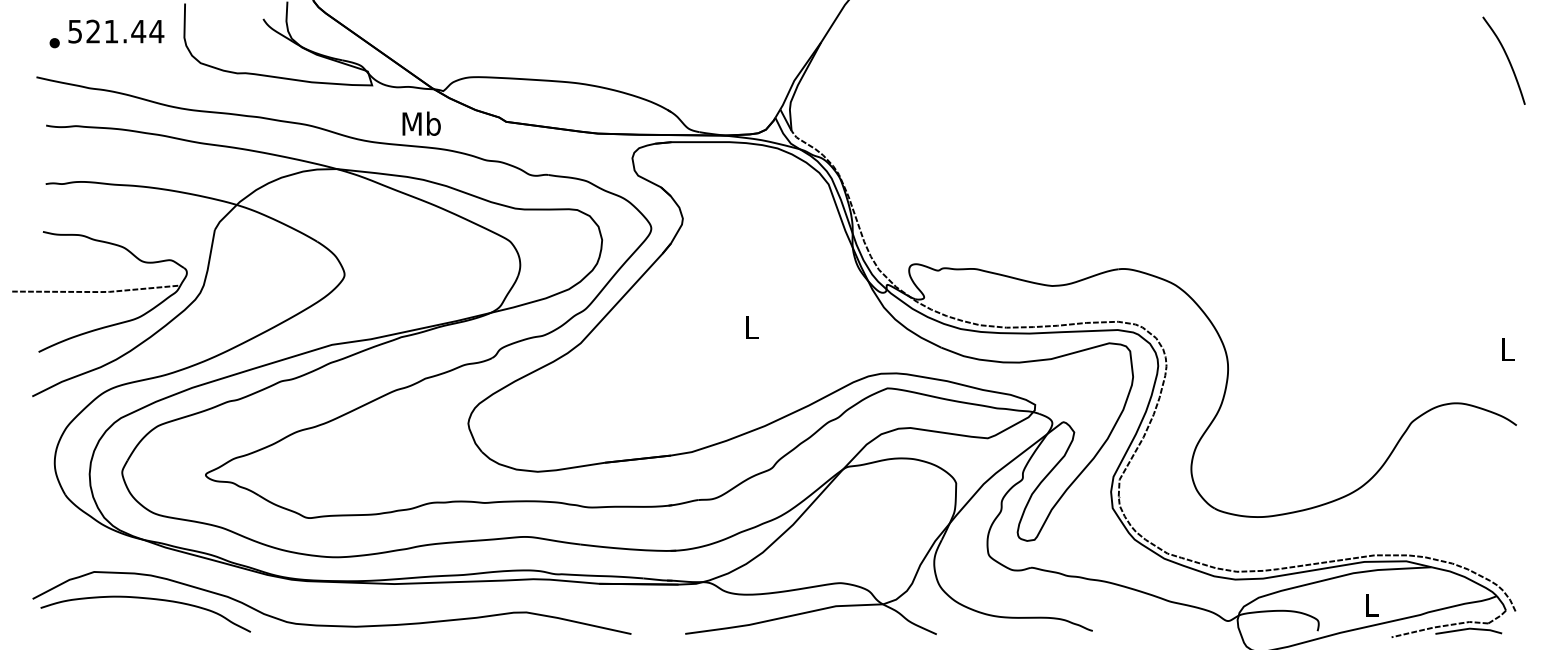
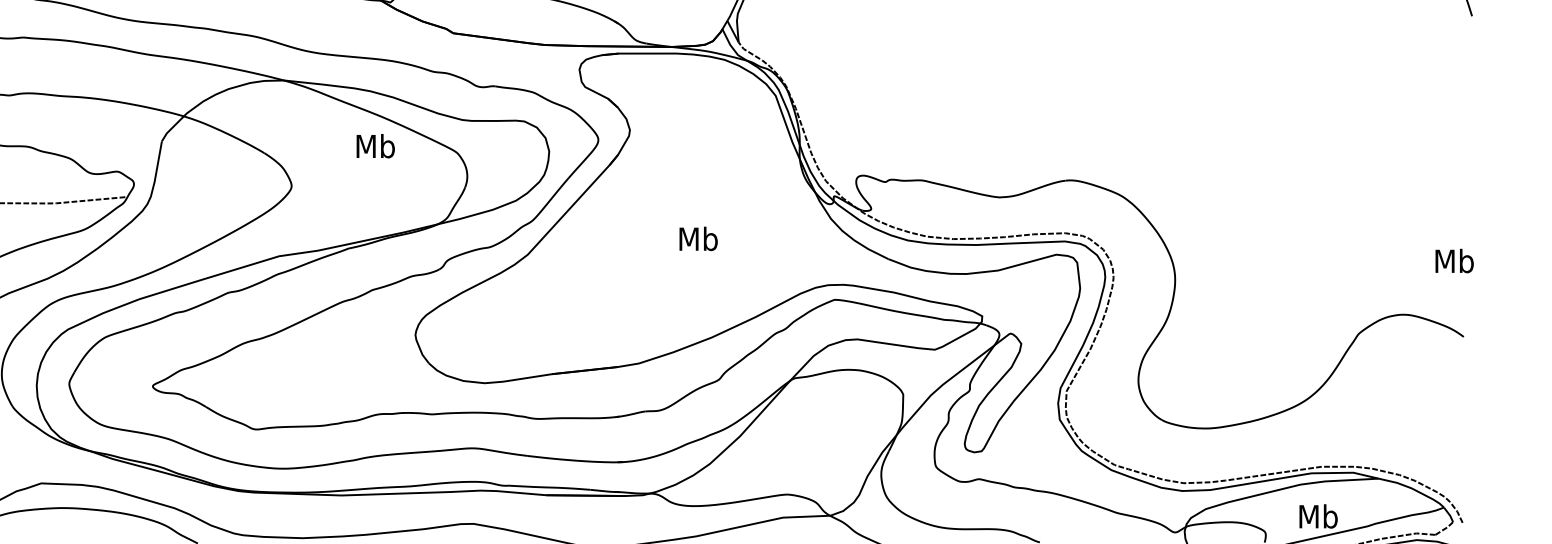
text: (421, 123) -> (375, 145), moved
text: (751, 327) -> (698, 238), L -> Mb
text: (1507, 349) -> (1454, 260), L -> Mb
text: (1371, 604) -> (1318, 515), L -> Mb

